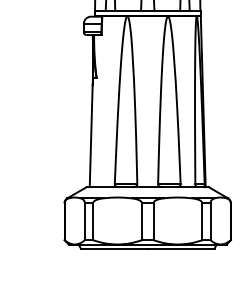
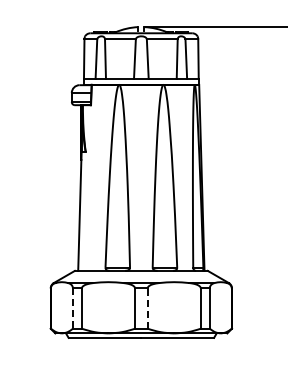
line: (153, 221) -> (147, 308), solid -> dashed
line: (84, 222) -> (72, 309), solid -> dashed

